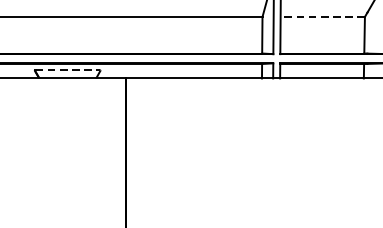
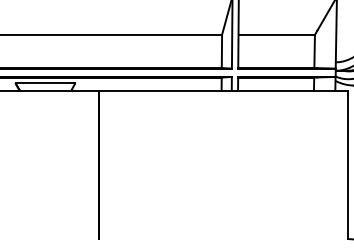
line: (322, 16) -> (276, 34), dashed -> solid
line: (68, 70) -> (46, 83), dashed -> solid

